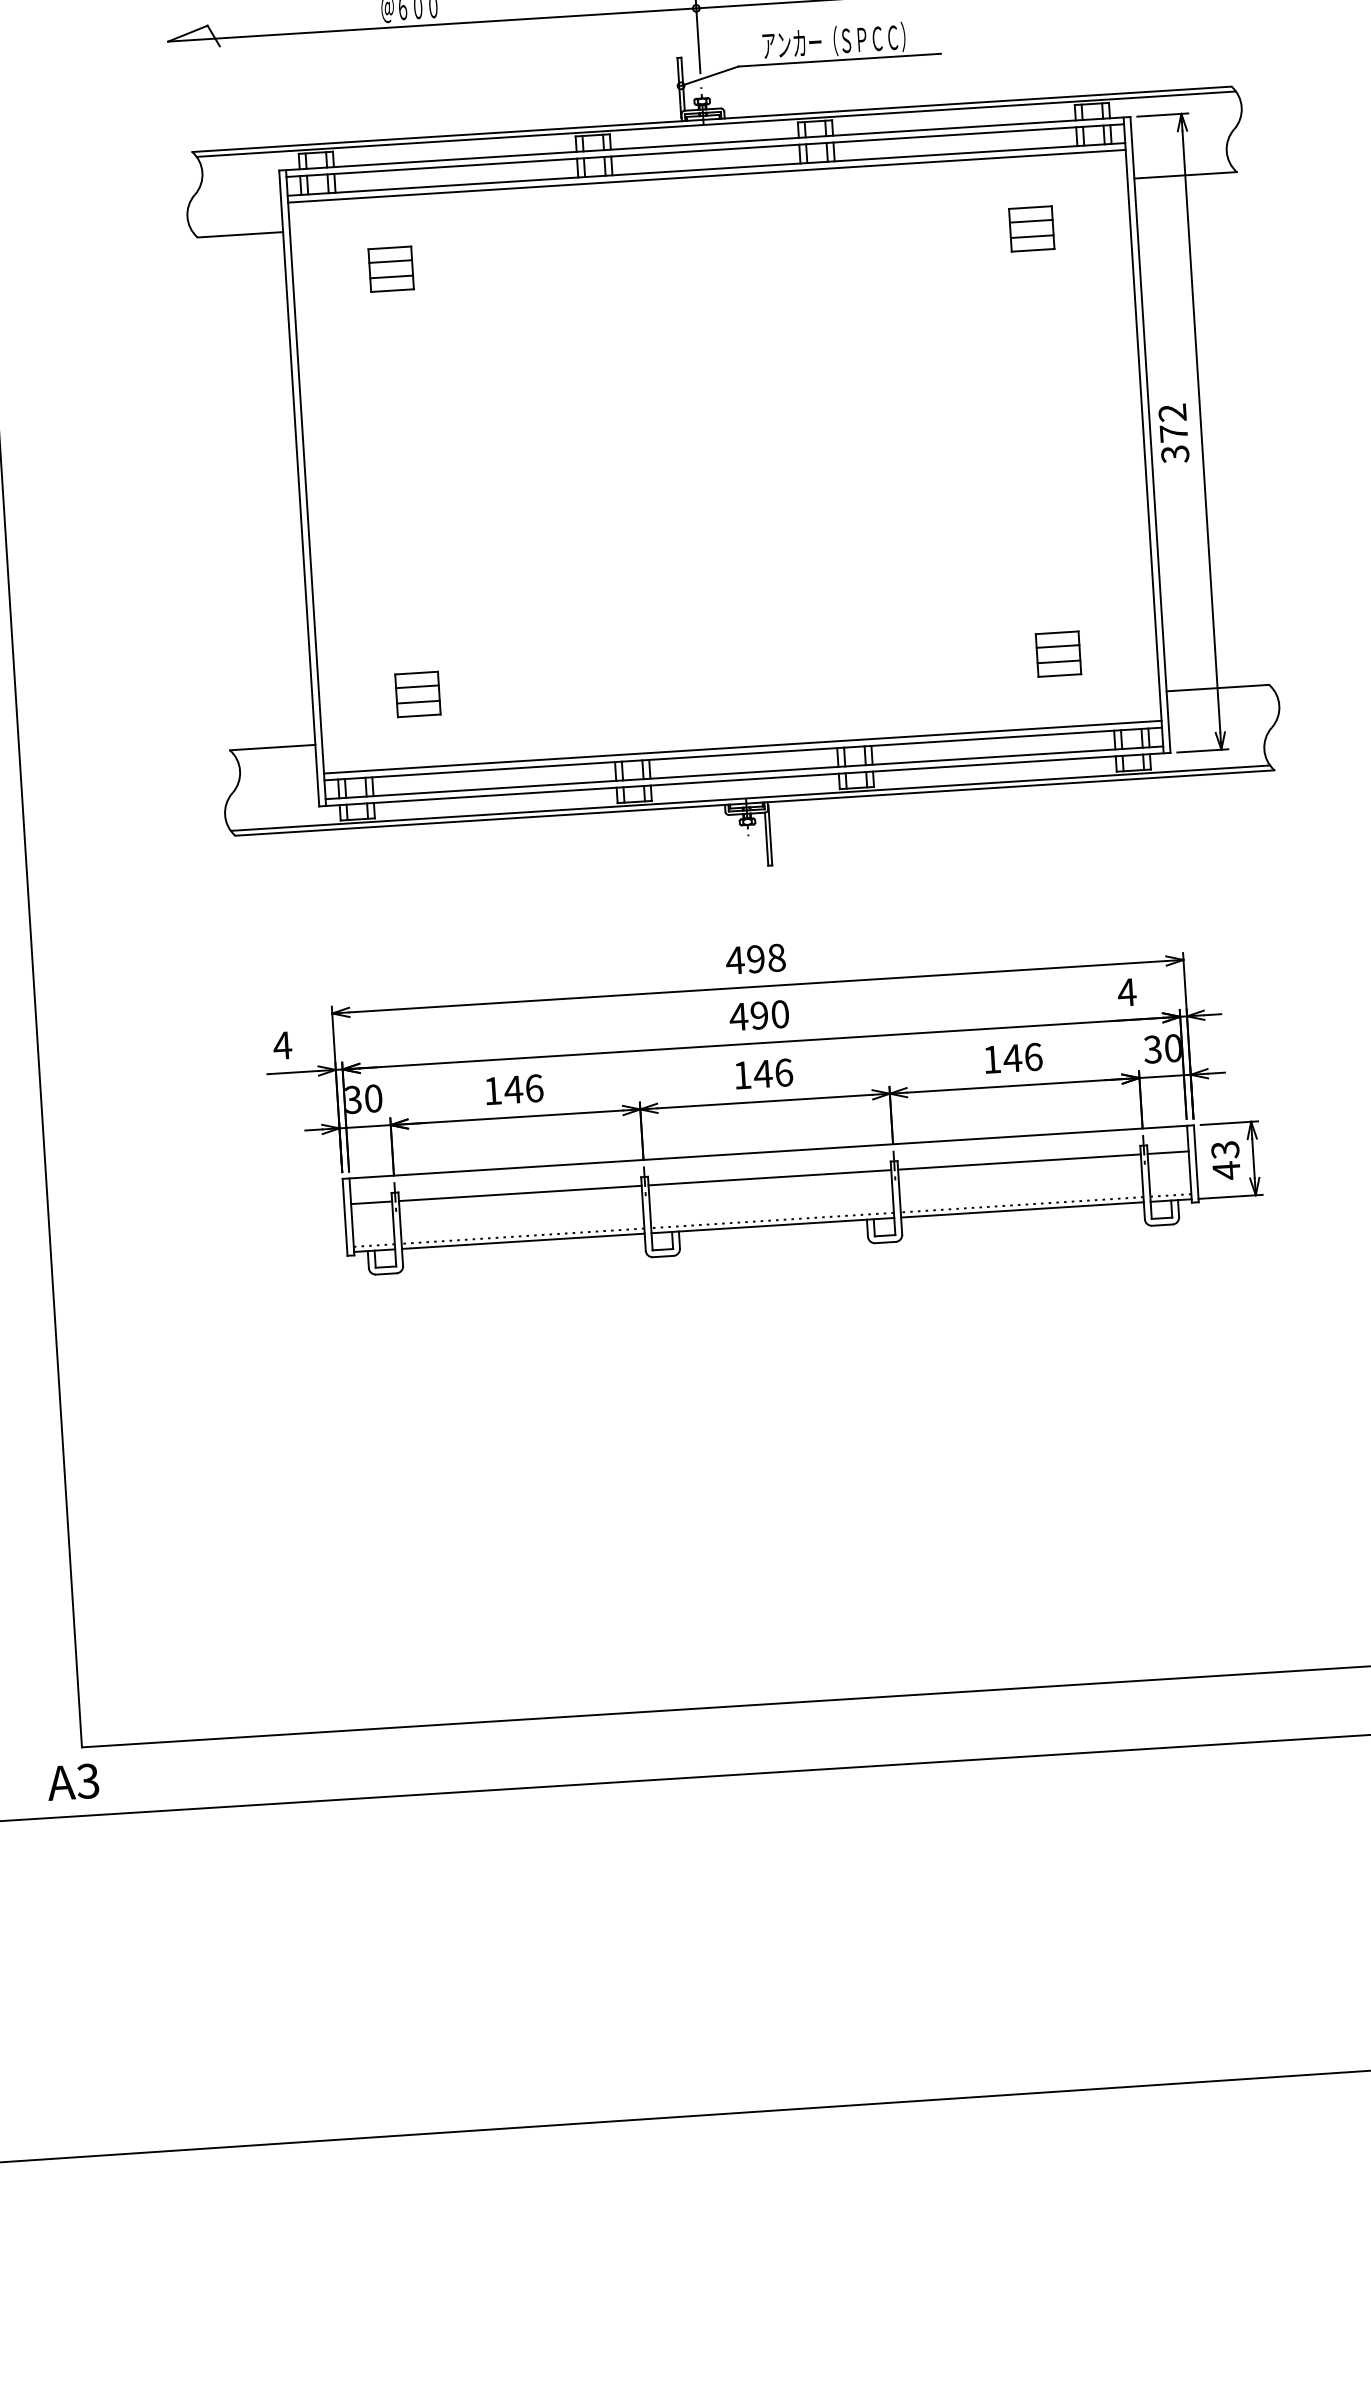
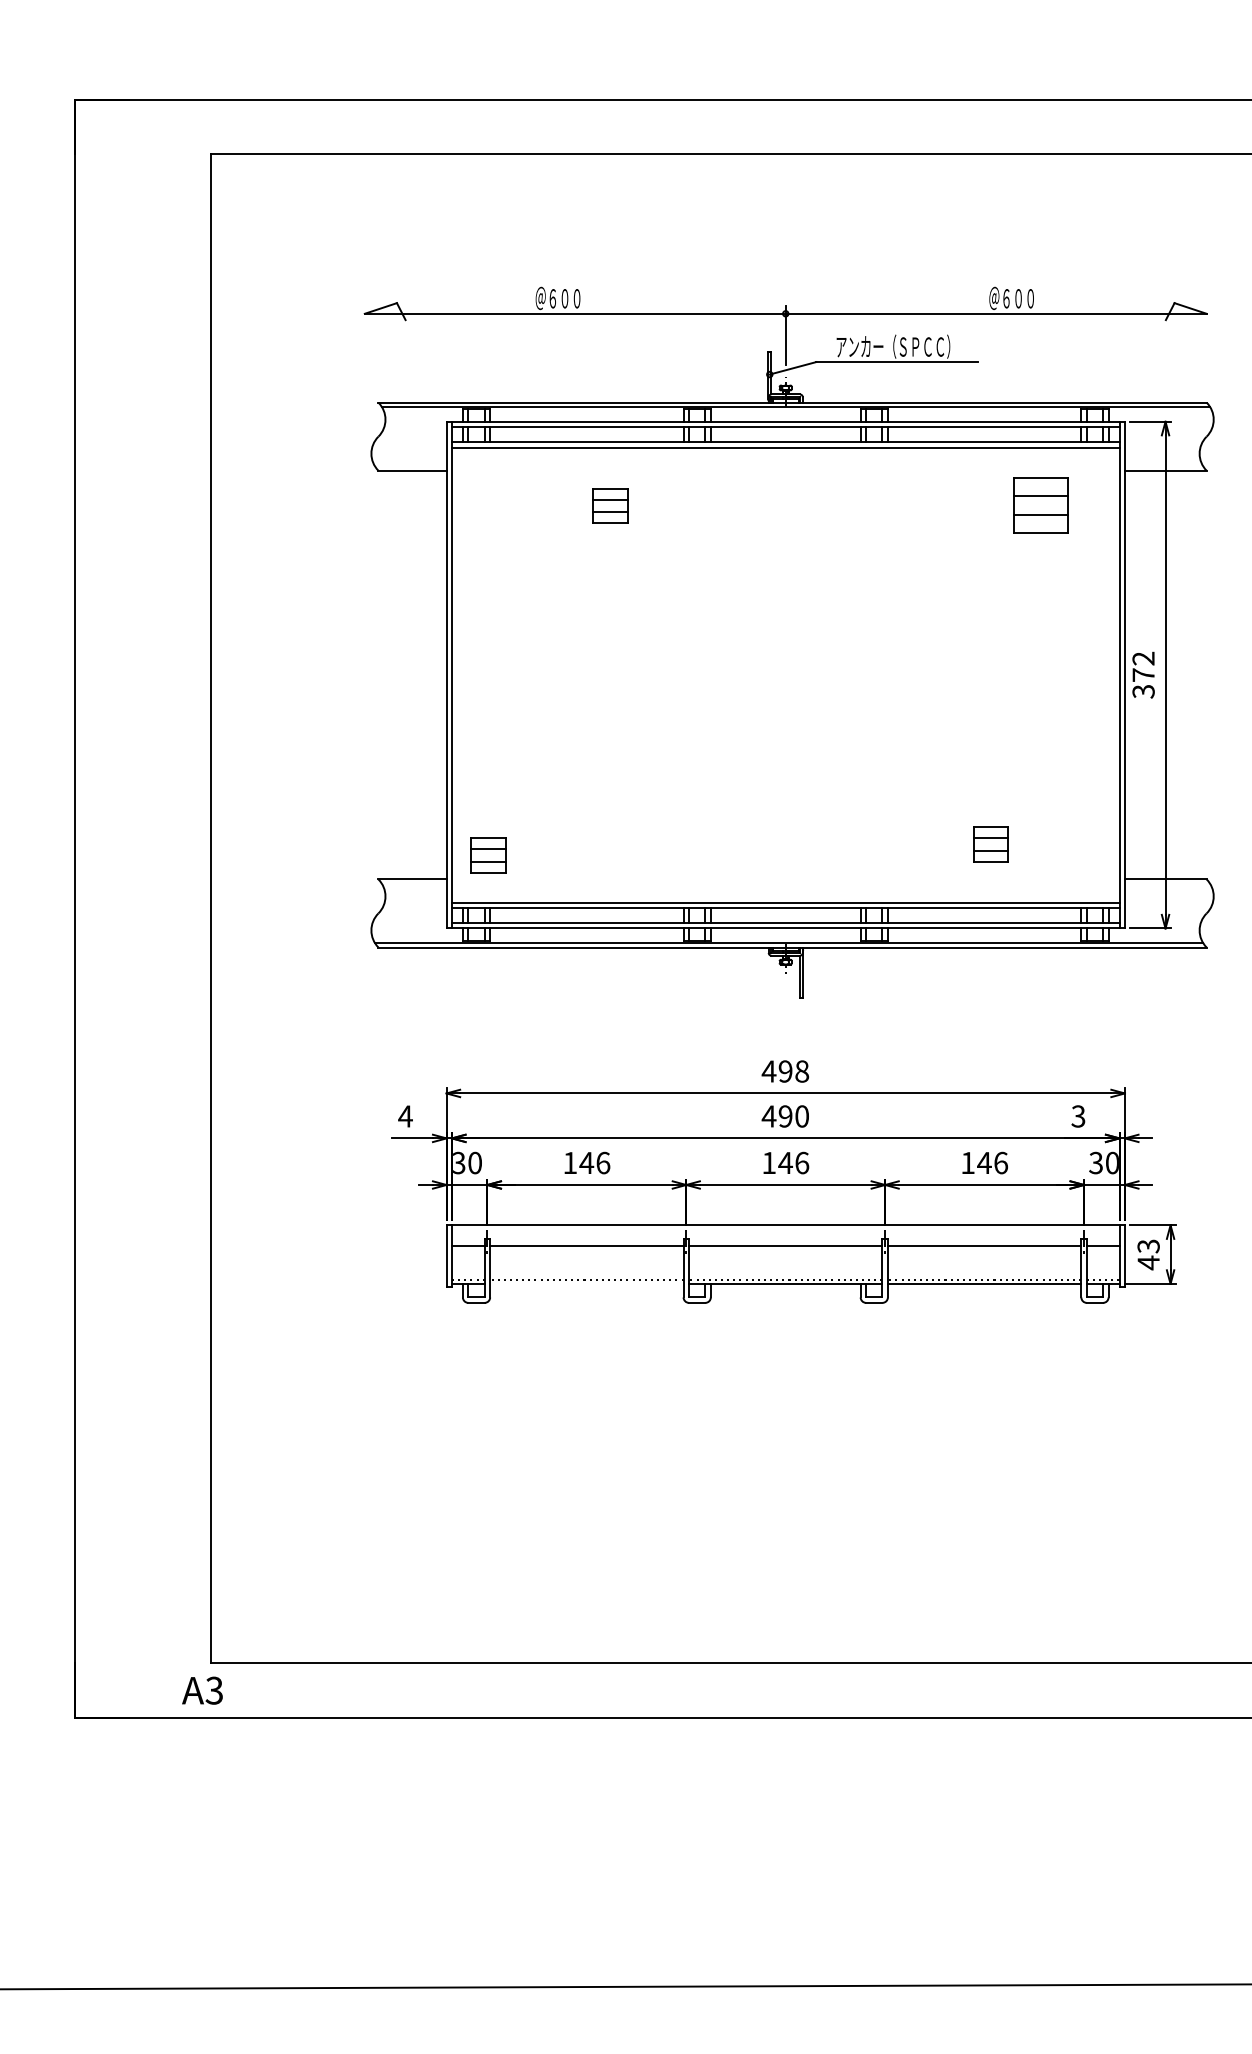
part: (1031, 228) -> (1040, 505), size x1.6
part: (391, 269) -> (610, 505), moved
part: (1057, 654) -> (990, 844), moved
part: (417, 694) -> (488, 855), moved
text: (1127, 992) -> (1078, 1116), 4 -> 3
line: (522, 1240) -> (586, 1283), removed

